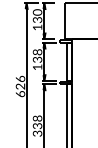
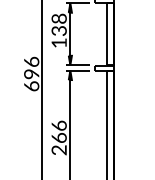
text: (21, 86) -> (33, 74), 626 -> 696
text: (37, 125) -> (59, 137), 338 -> 266

